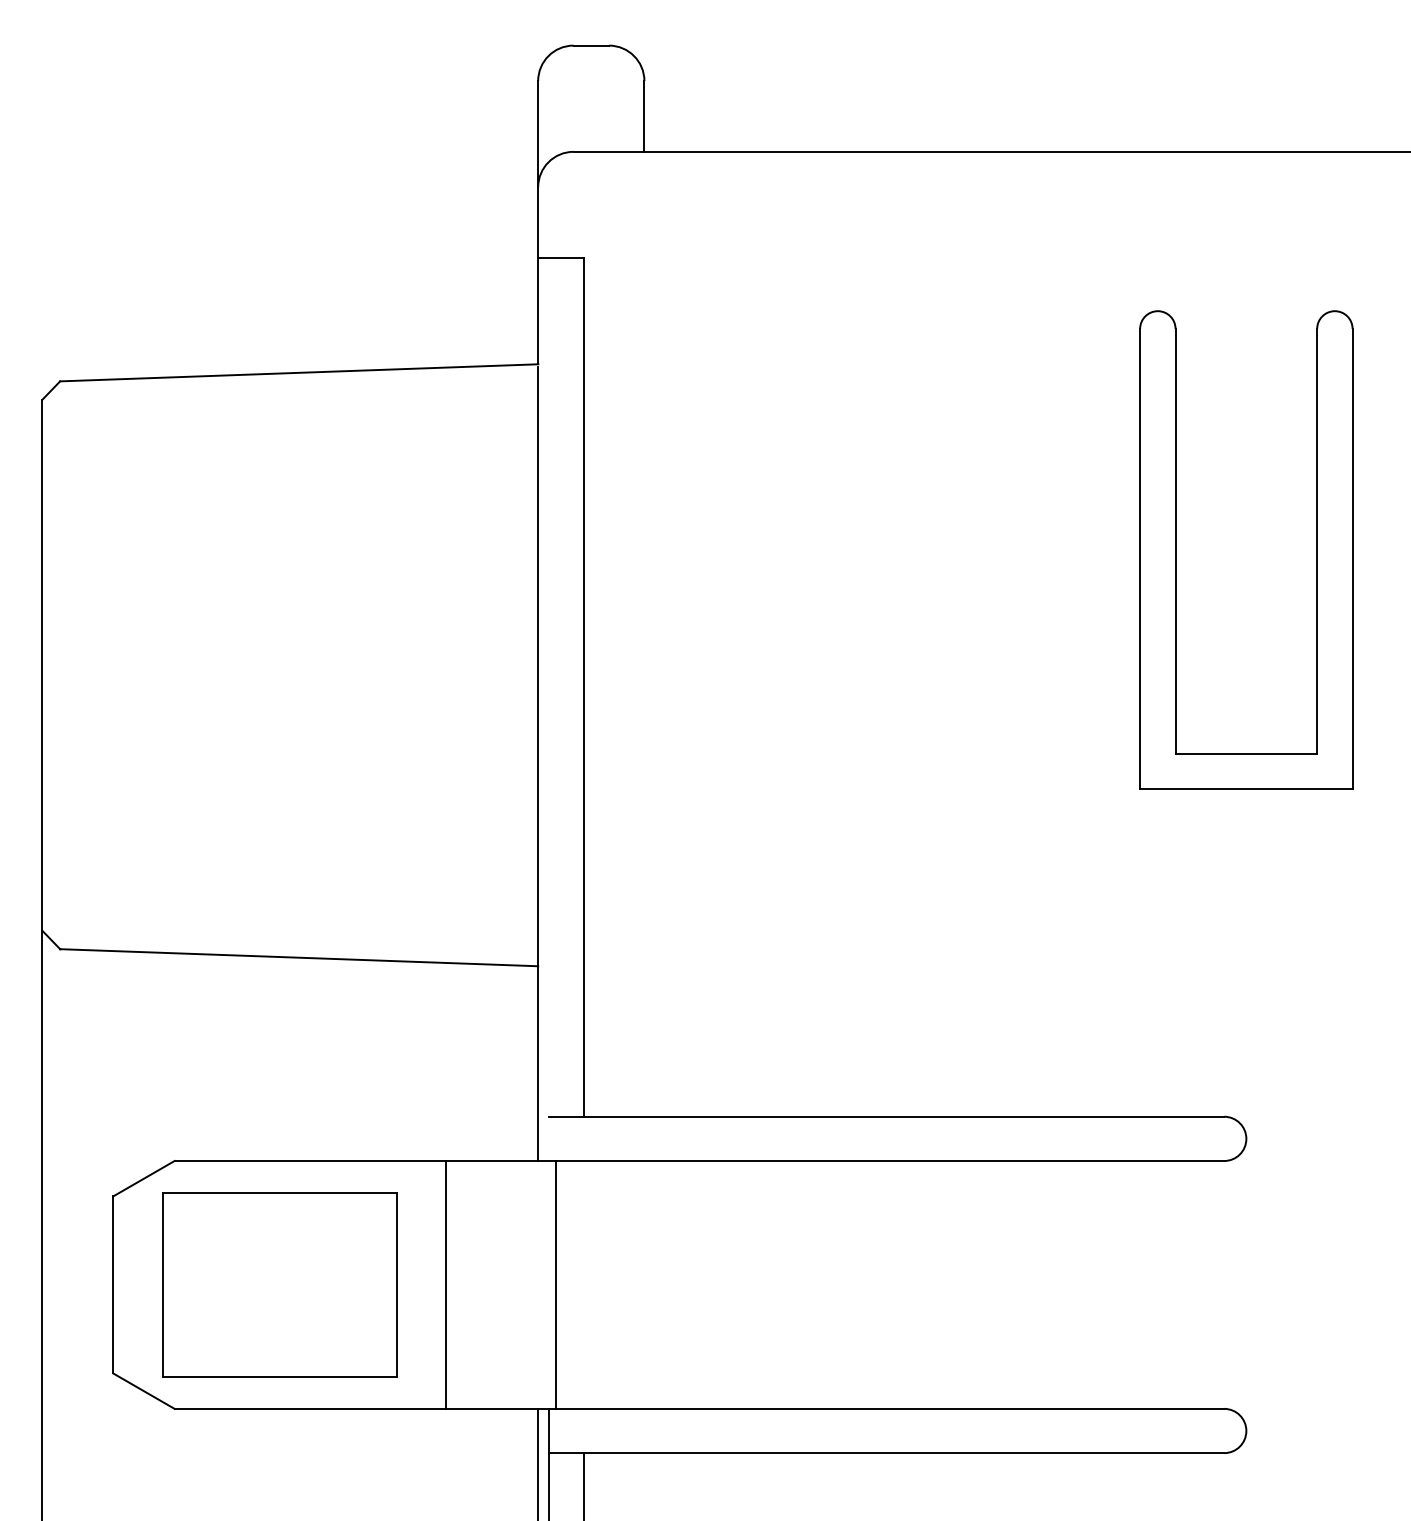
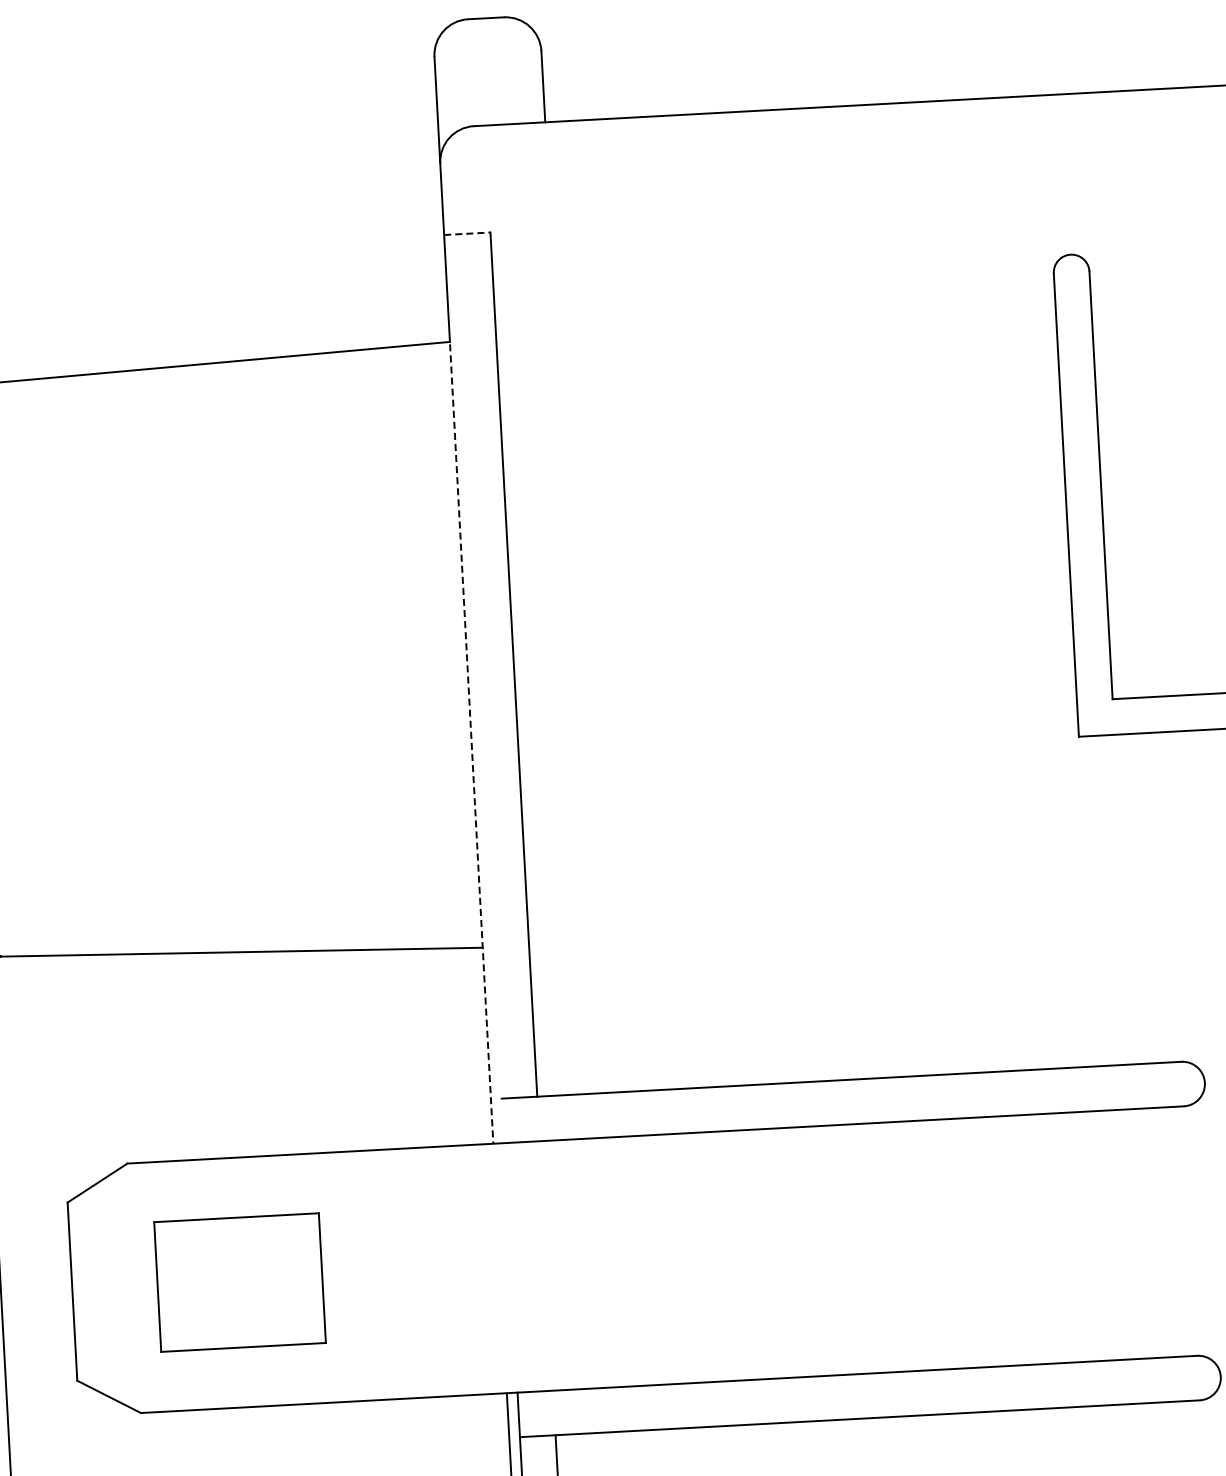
line: (561, 258) -> (467, 234), solid -> dashed
line: (538, 764) -> (472, 744), solid -> dashed
part: (279, 1284) -> (239, 1282), size x0.7
line: (446, 1284) -> (407, 1273), removed
line: (555, 1284) -> (517, 1267), removed

